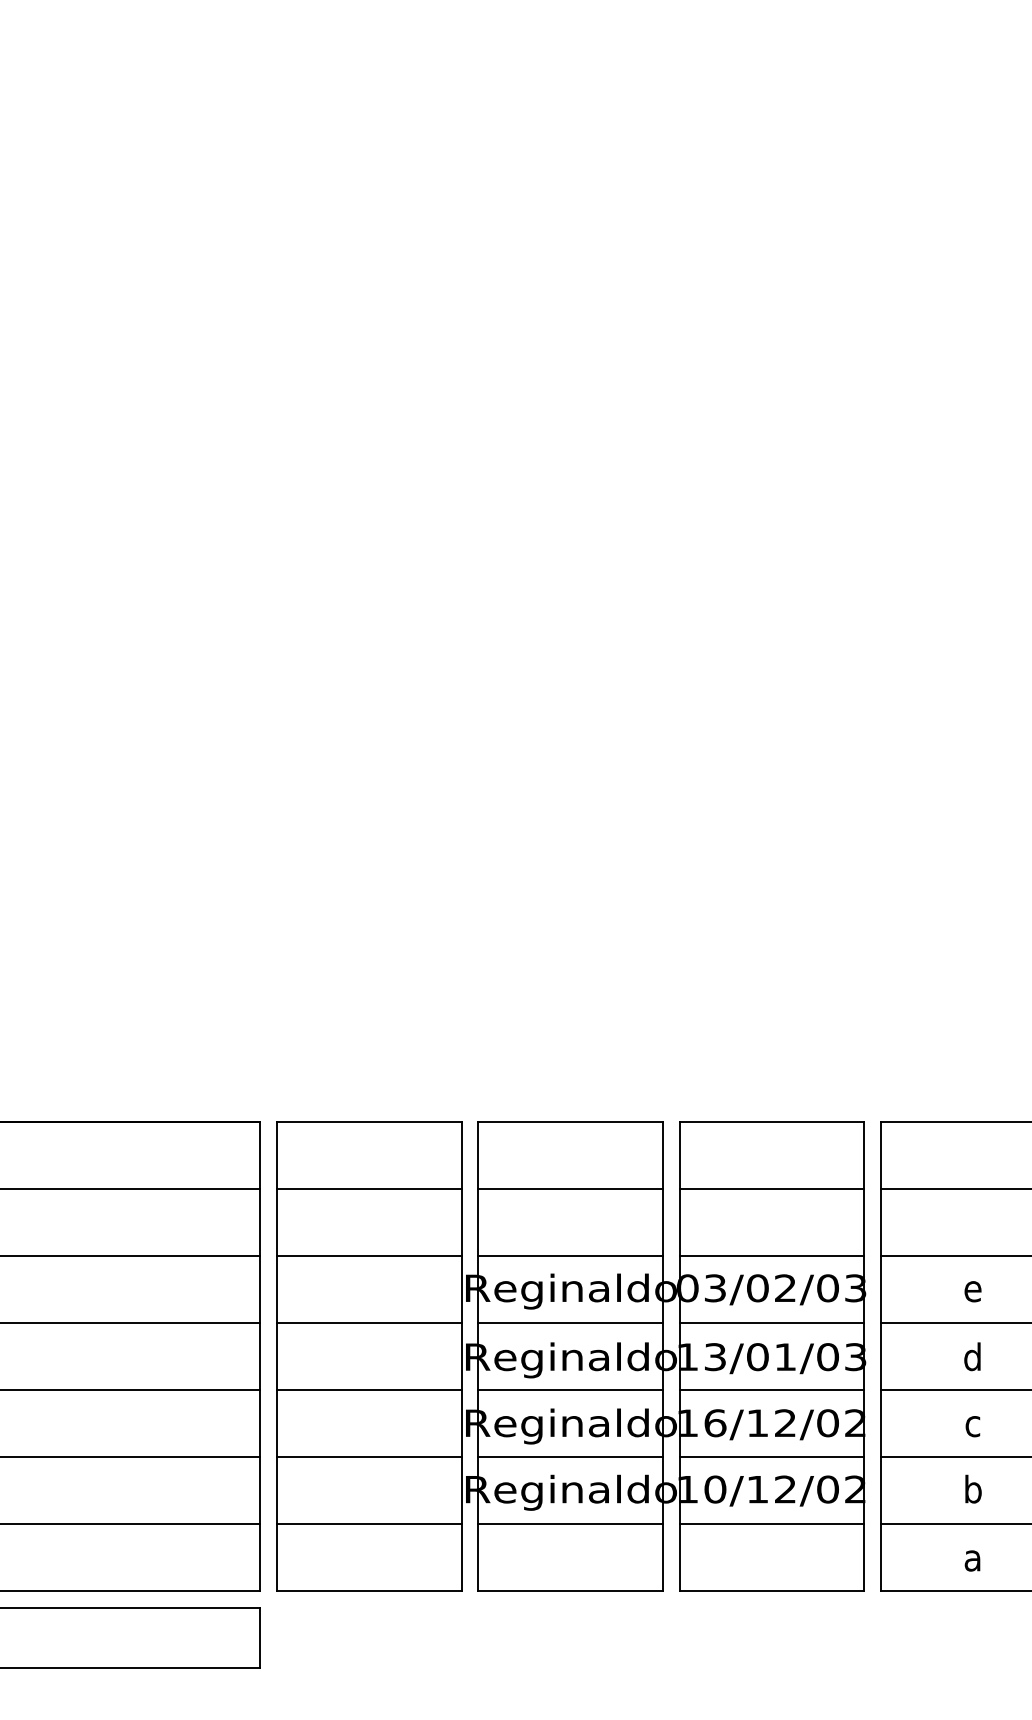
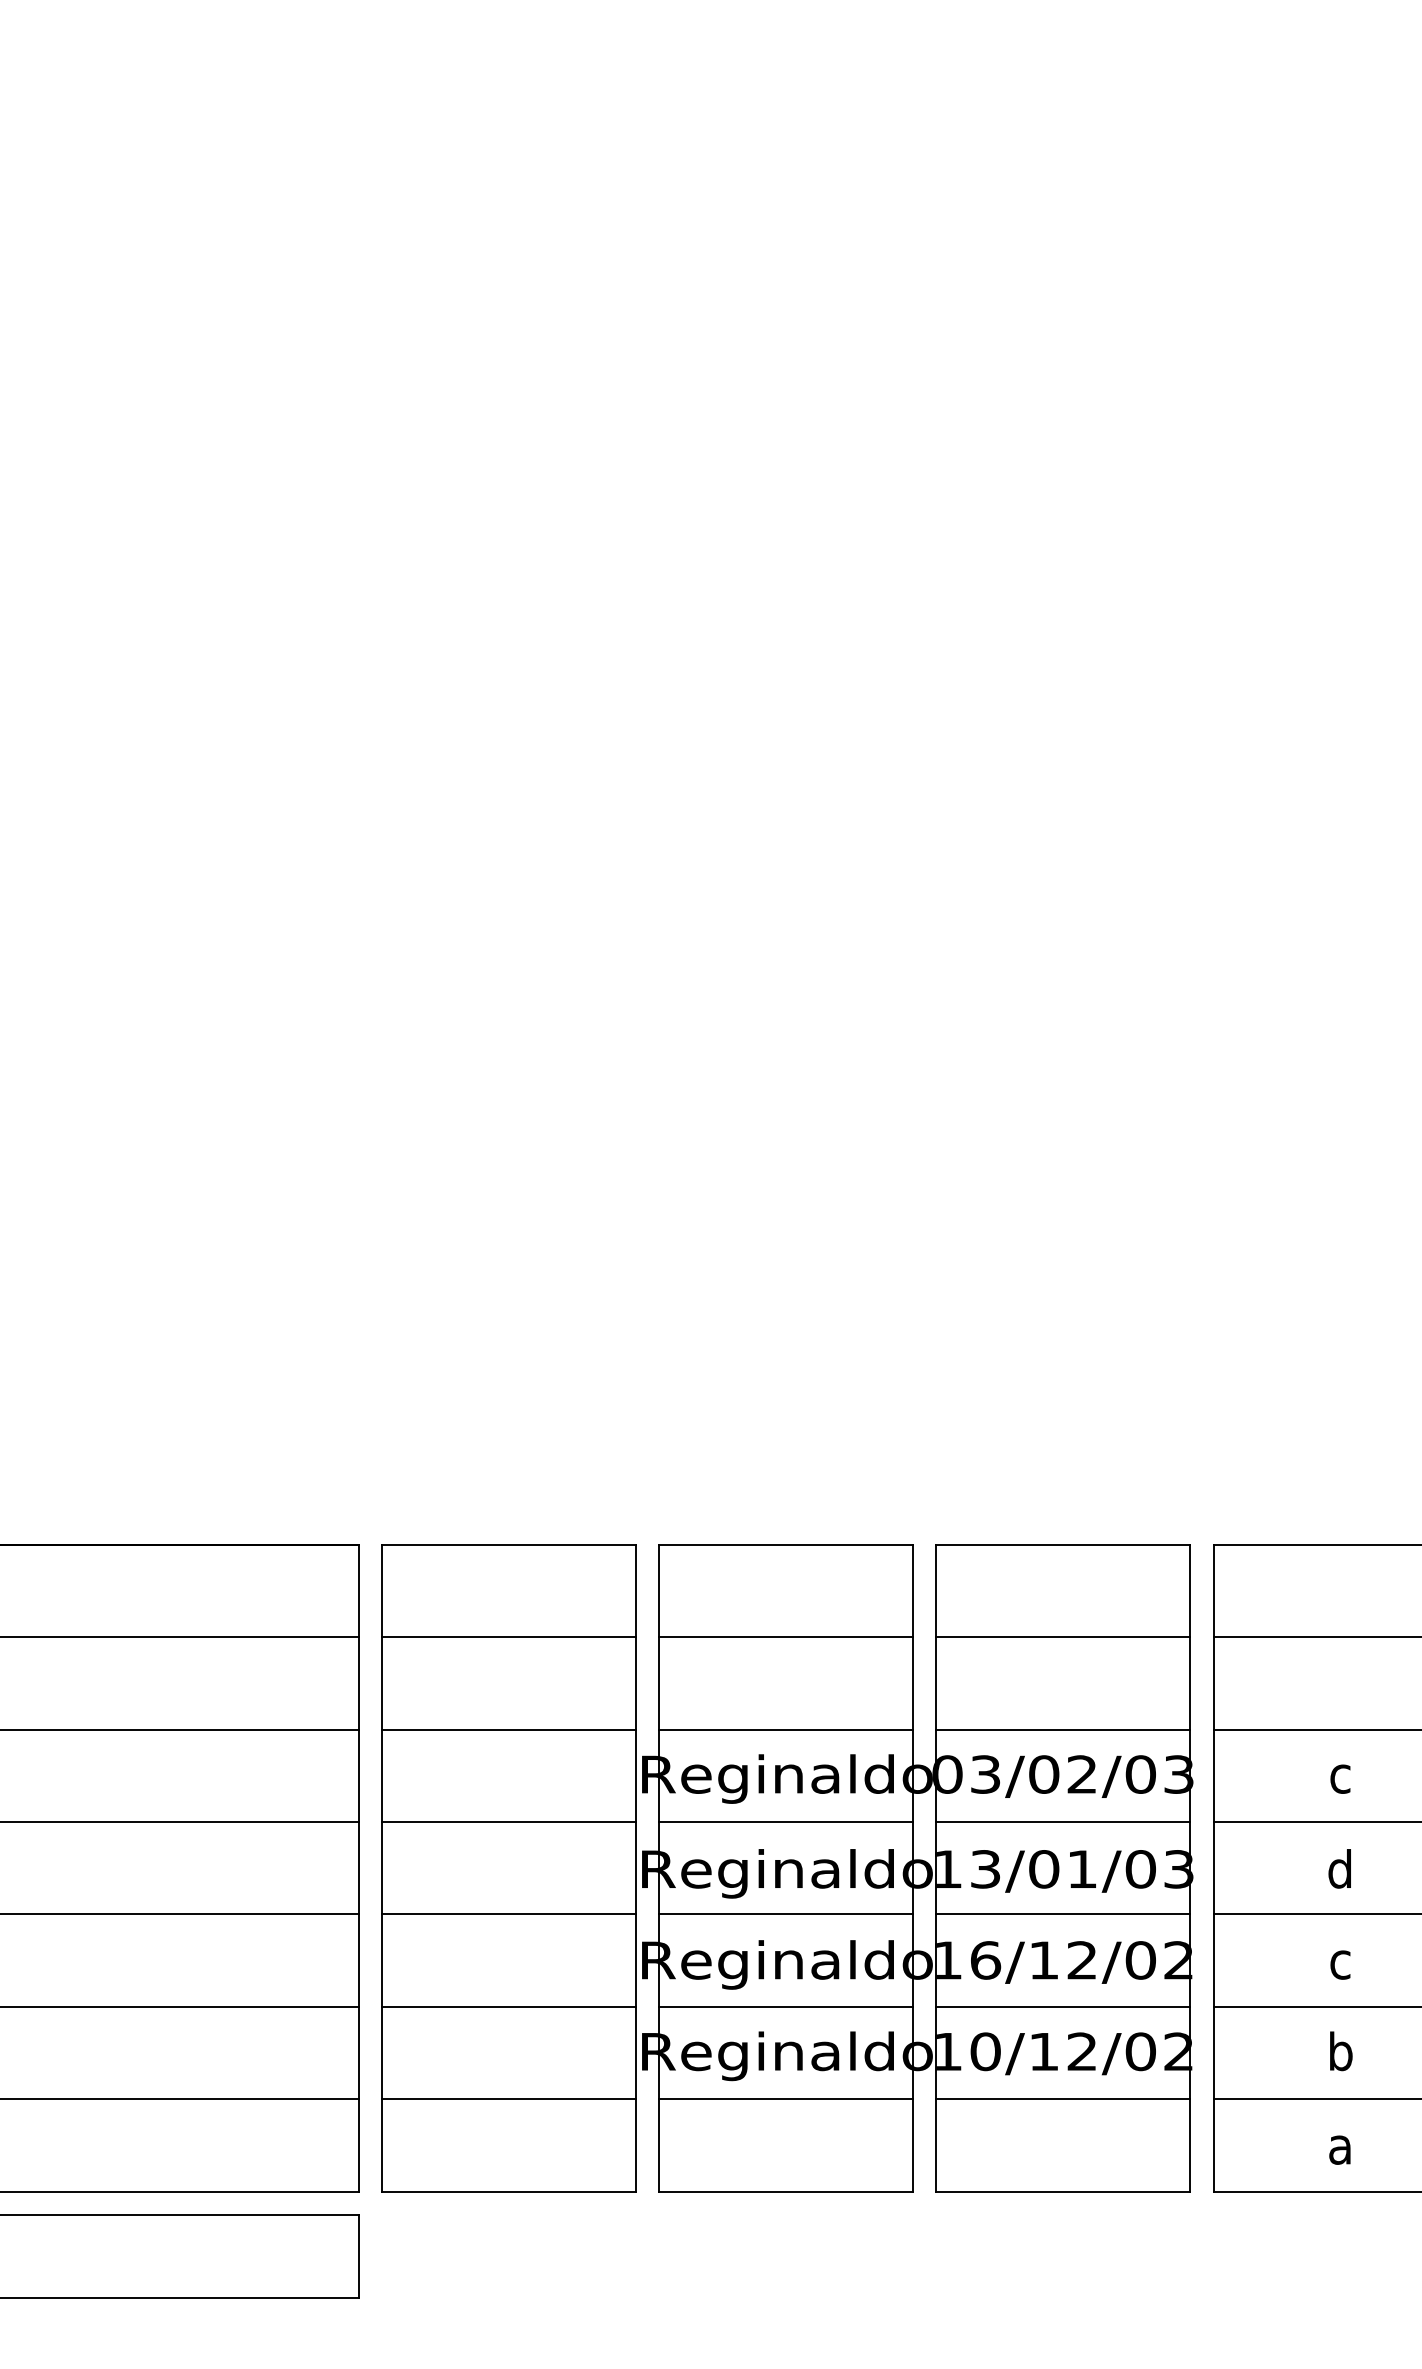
text: (972, 1291) -> (1339, 1778), e -> c

